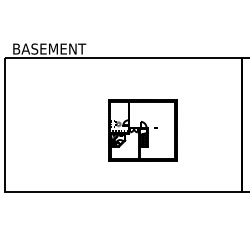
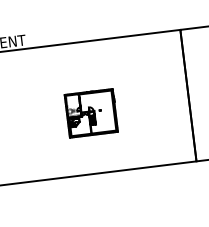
part: (142, 130) -> (91, 113), size x0.71

